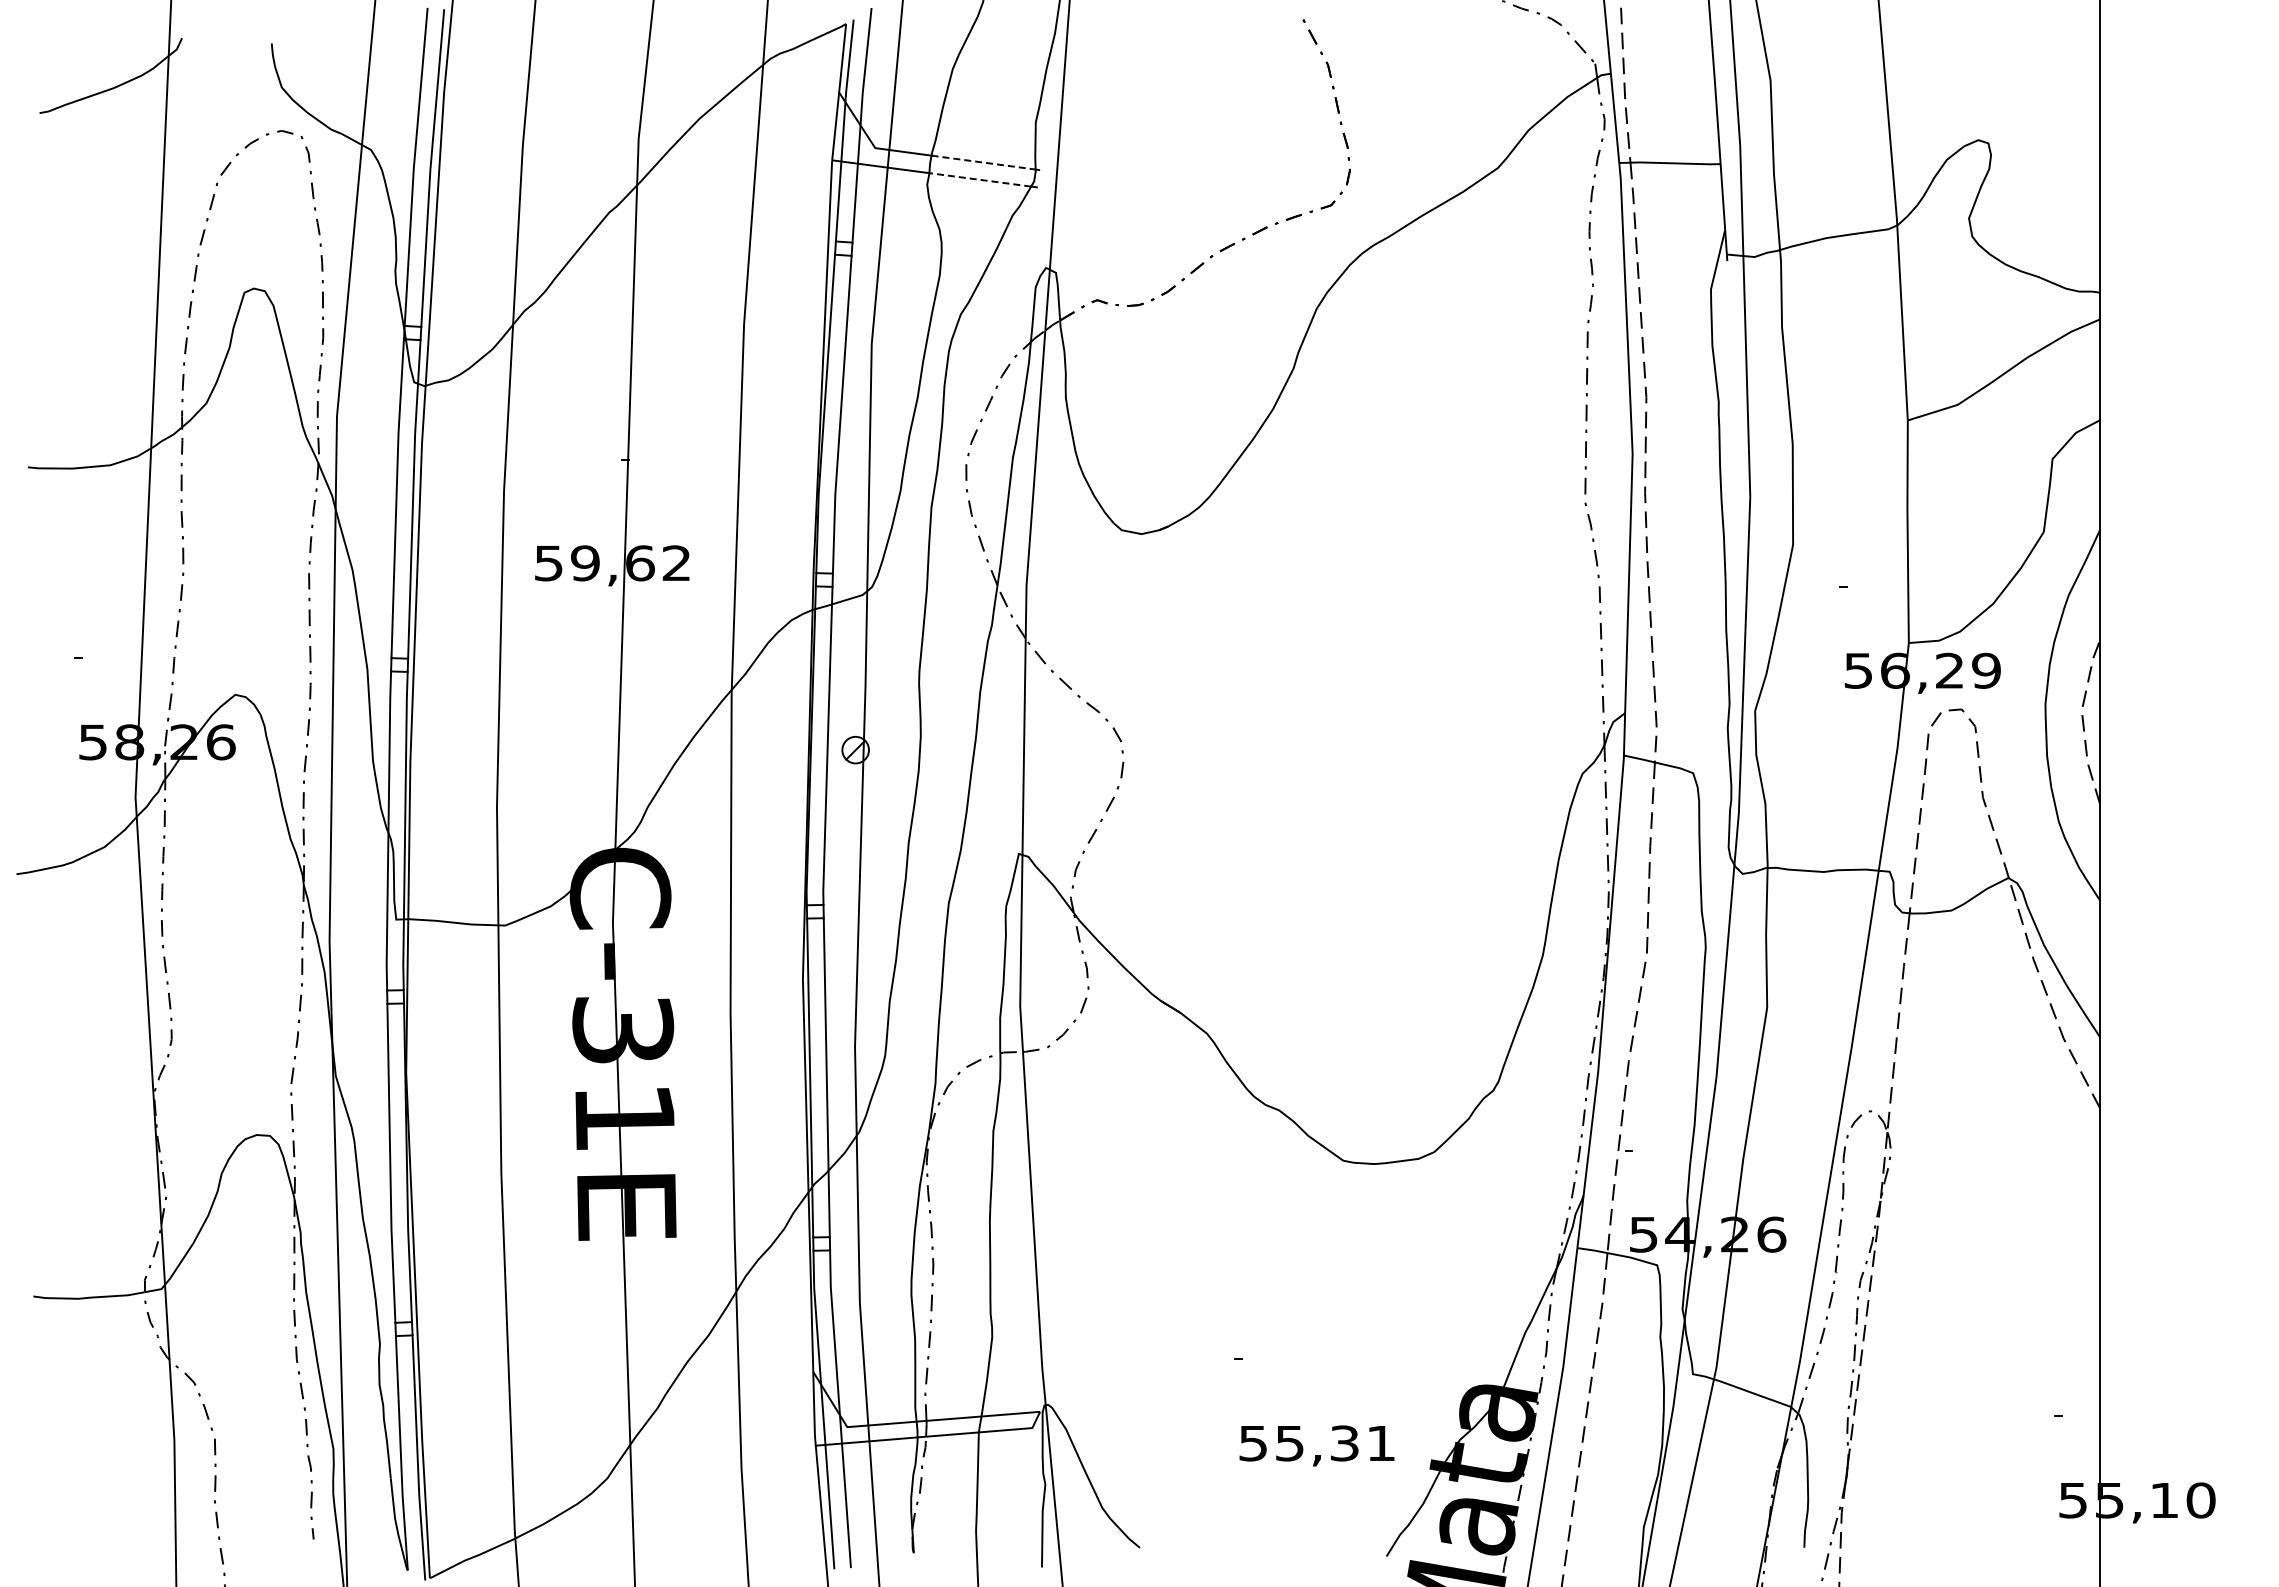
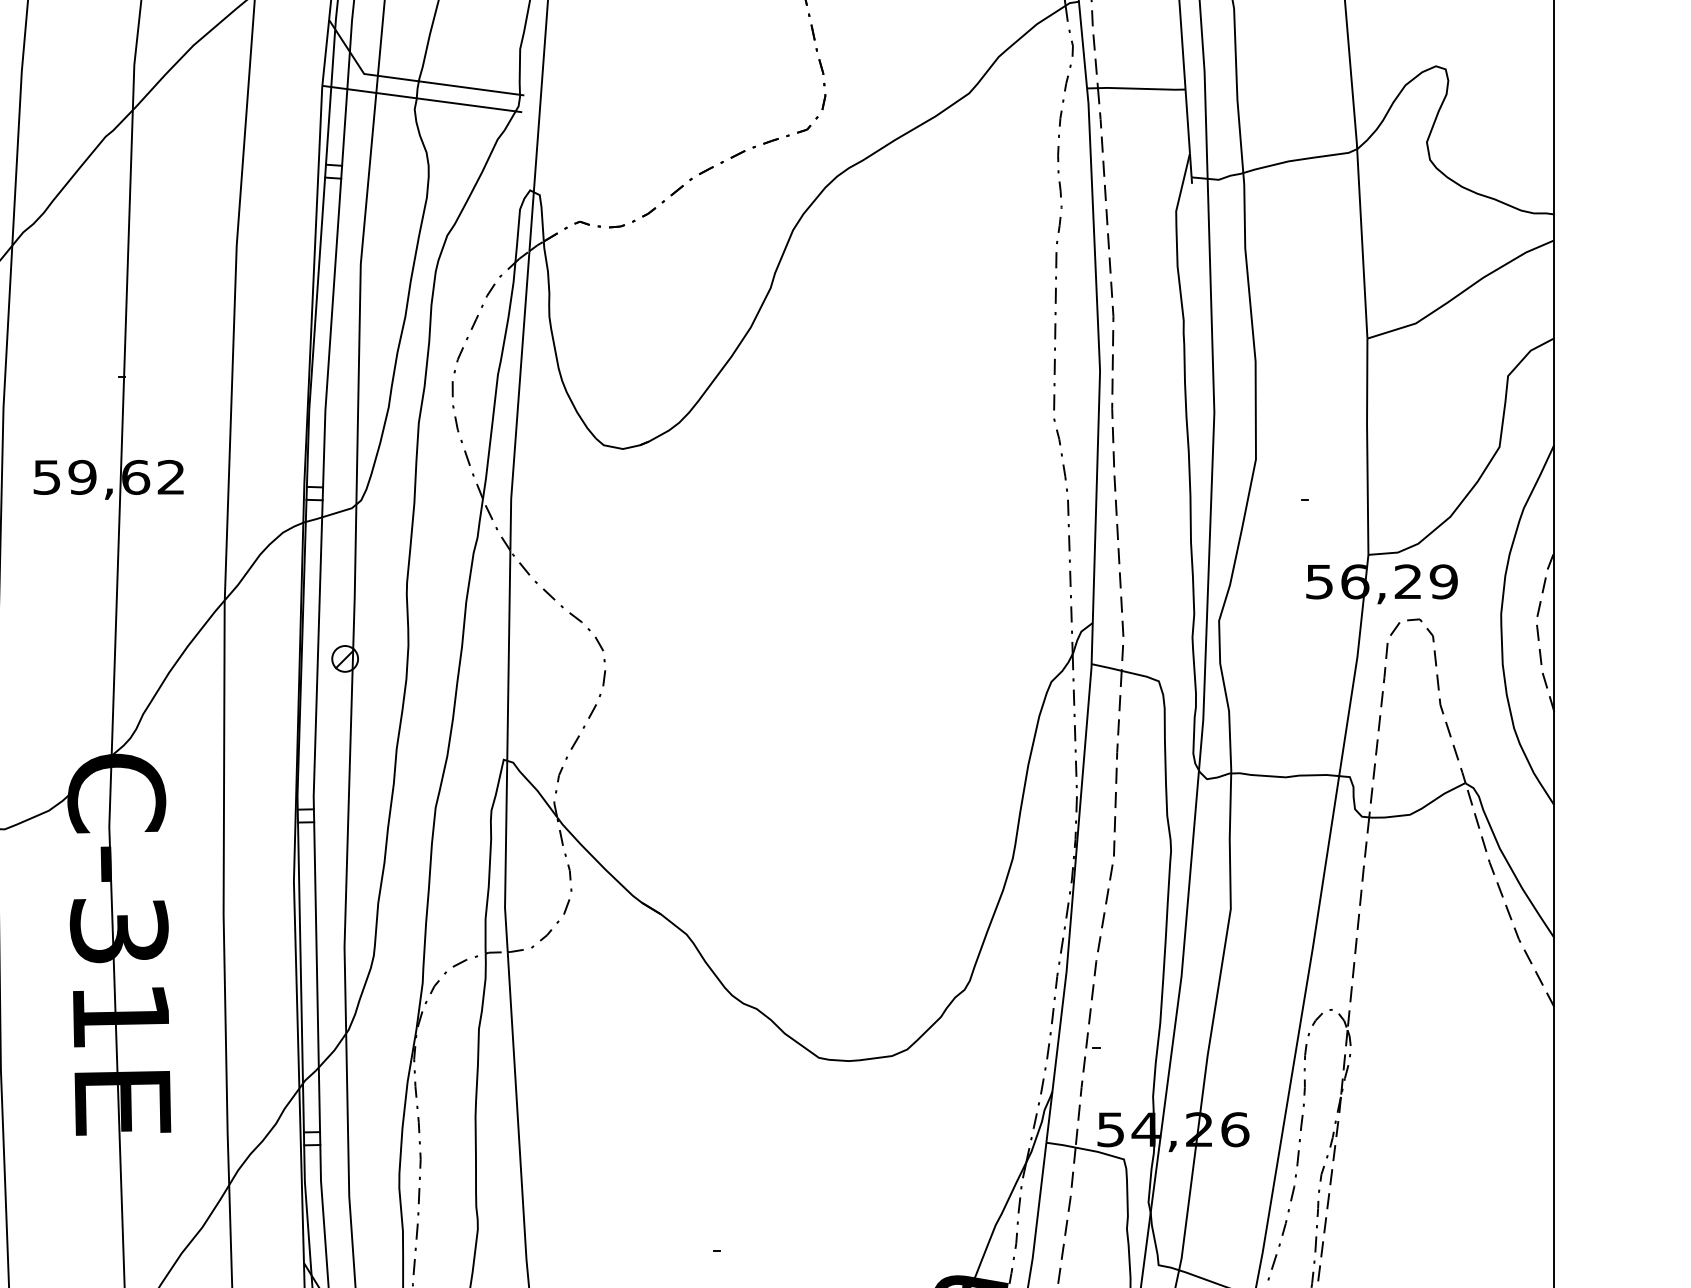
line: (983, 162) -> (469, 87), dashed -> solid
line: (979, 179) -> (465, 104), dashed -> solid

